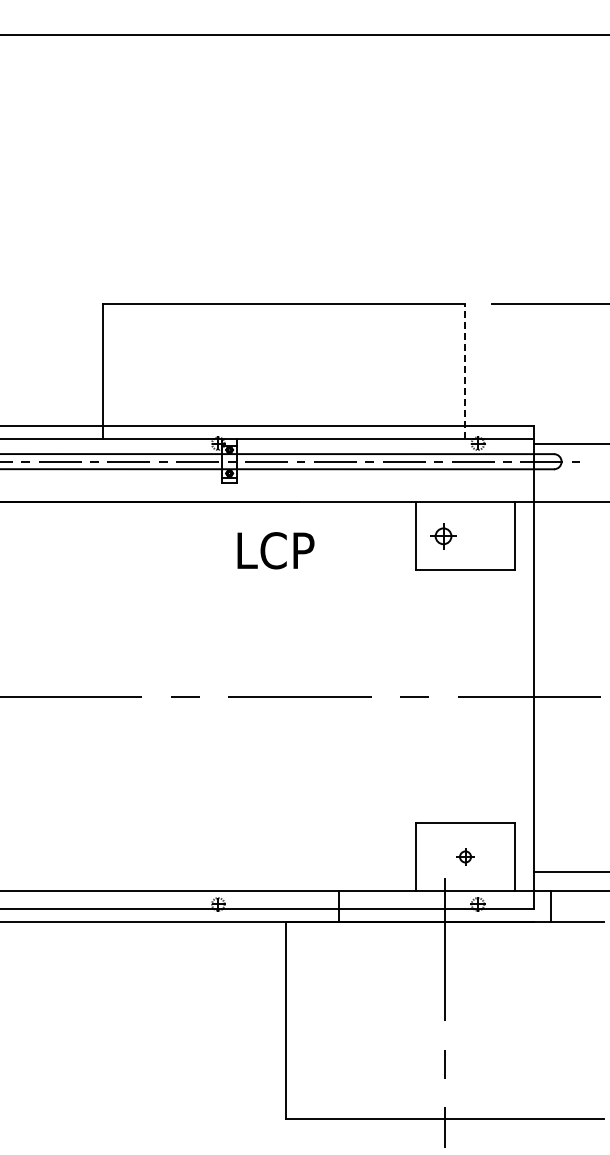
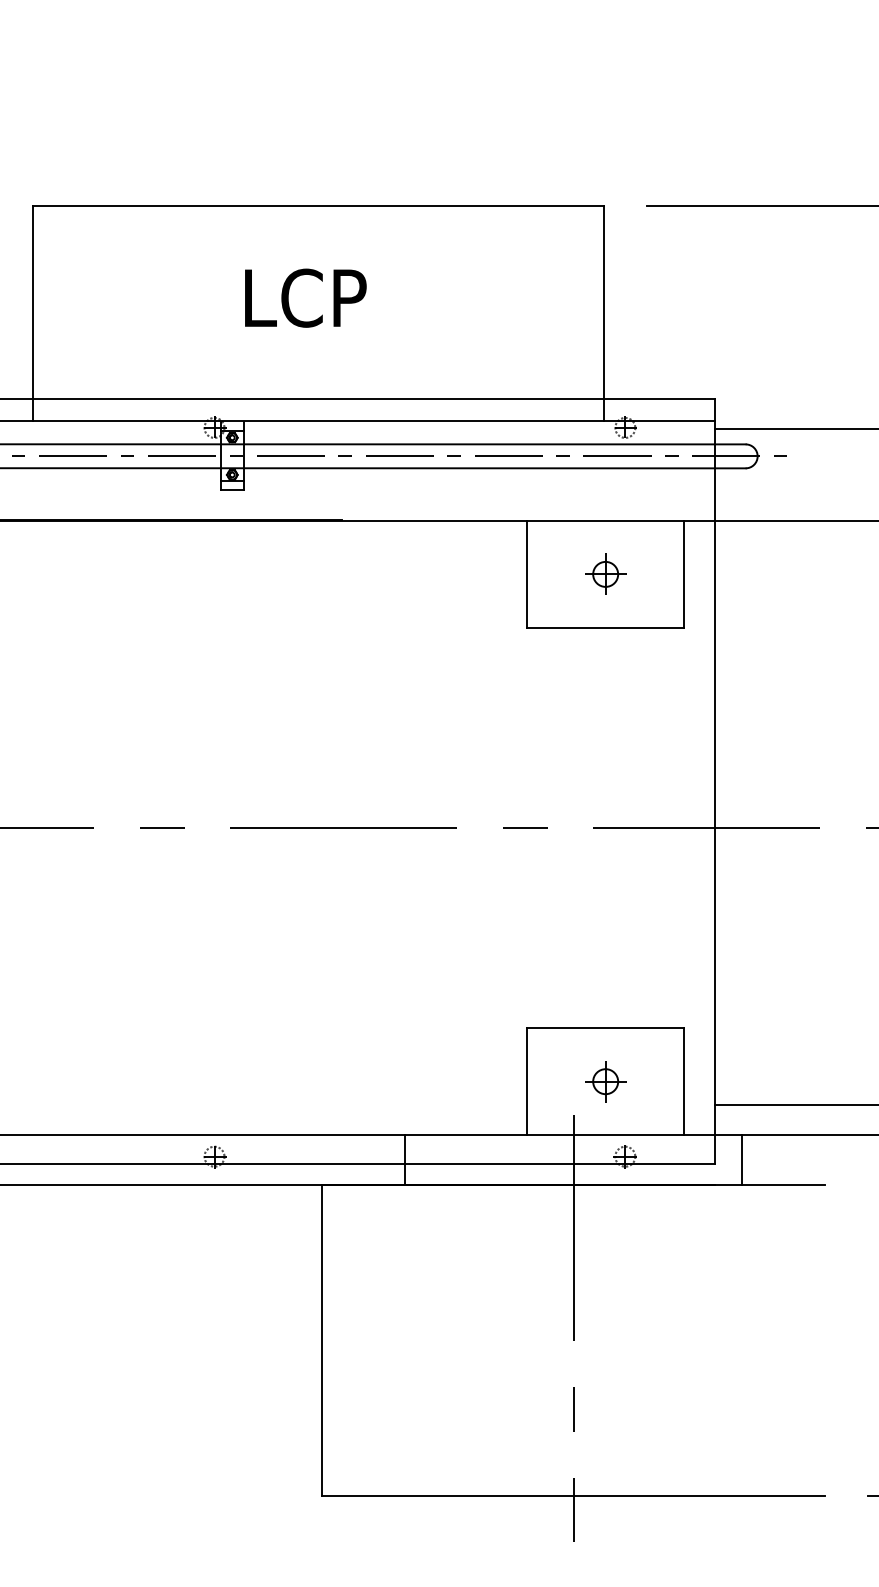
line: (464, 371) -> (604, 313), dashed -> solid
part: (443, 536) -> (605, 574), moved
text: (275, 550) -> (305, 297), moved
part: (465, 856) -> (605, 1080), size x1.43

